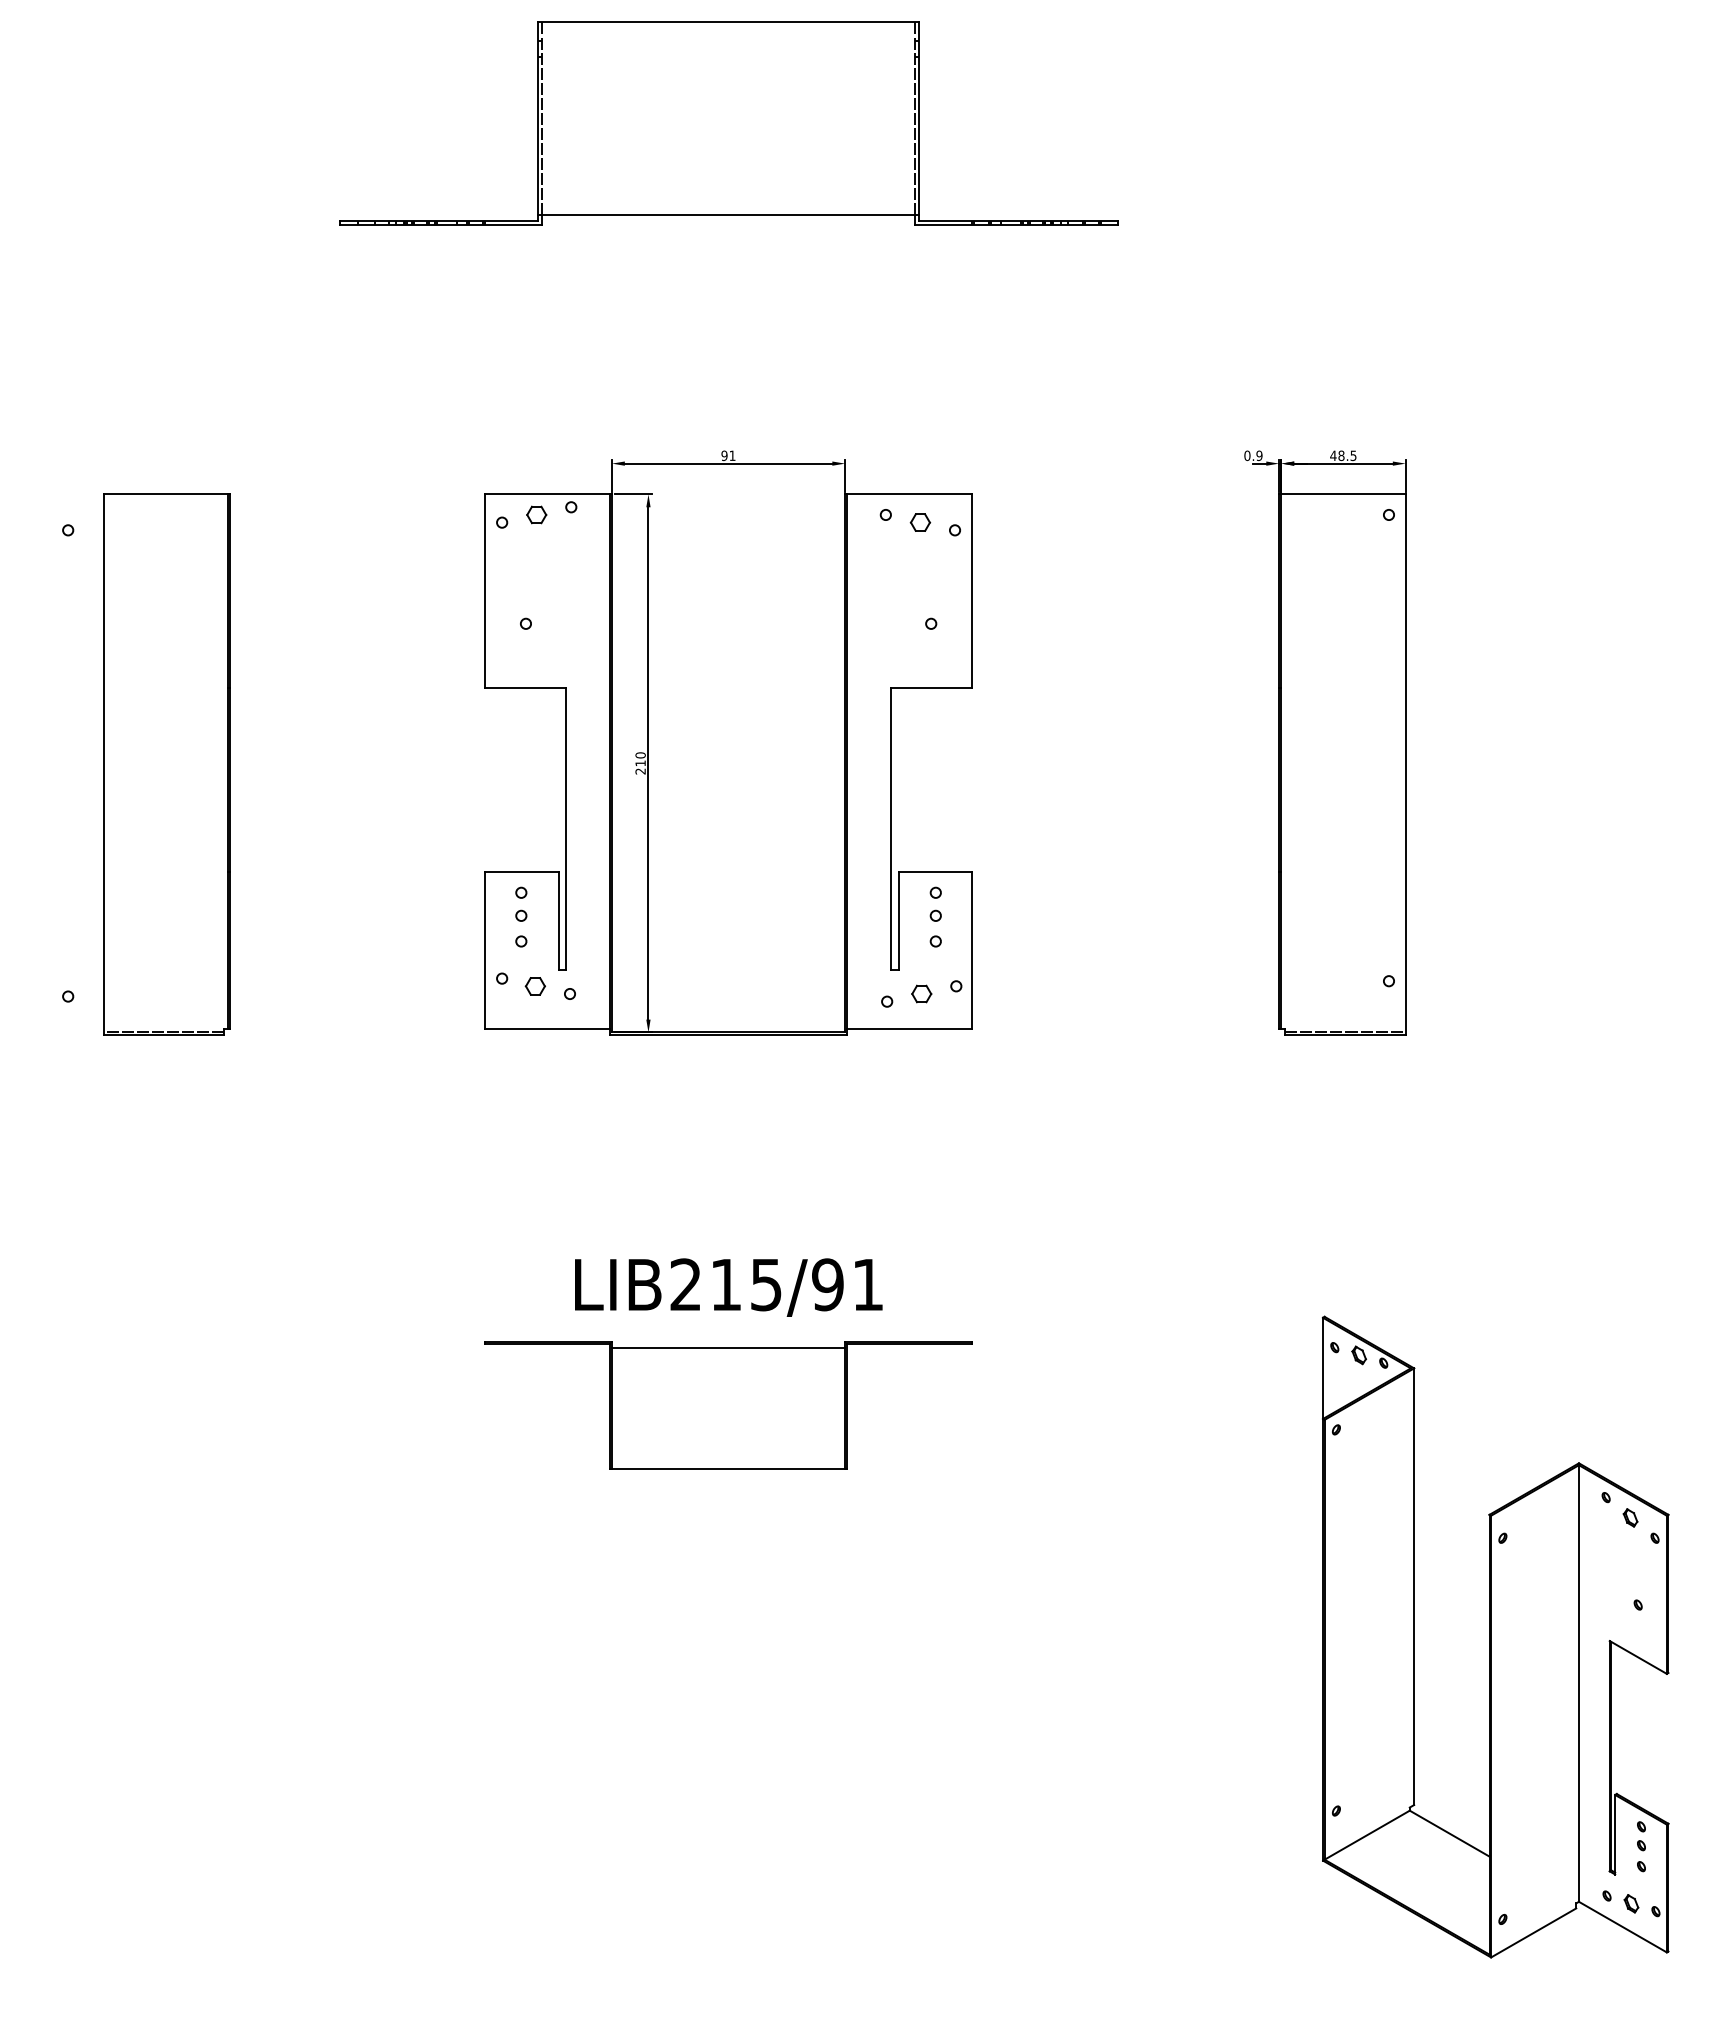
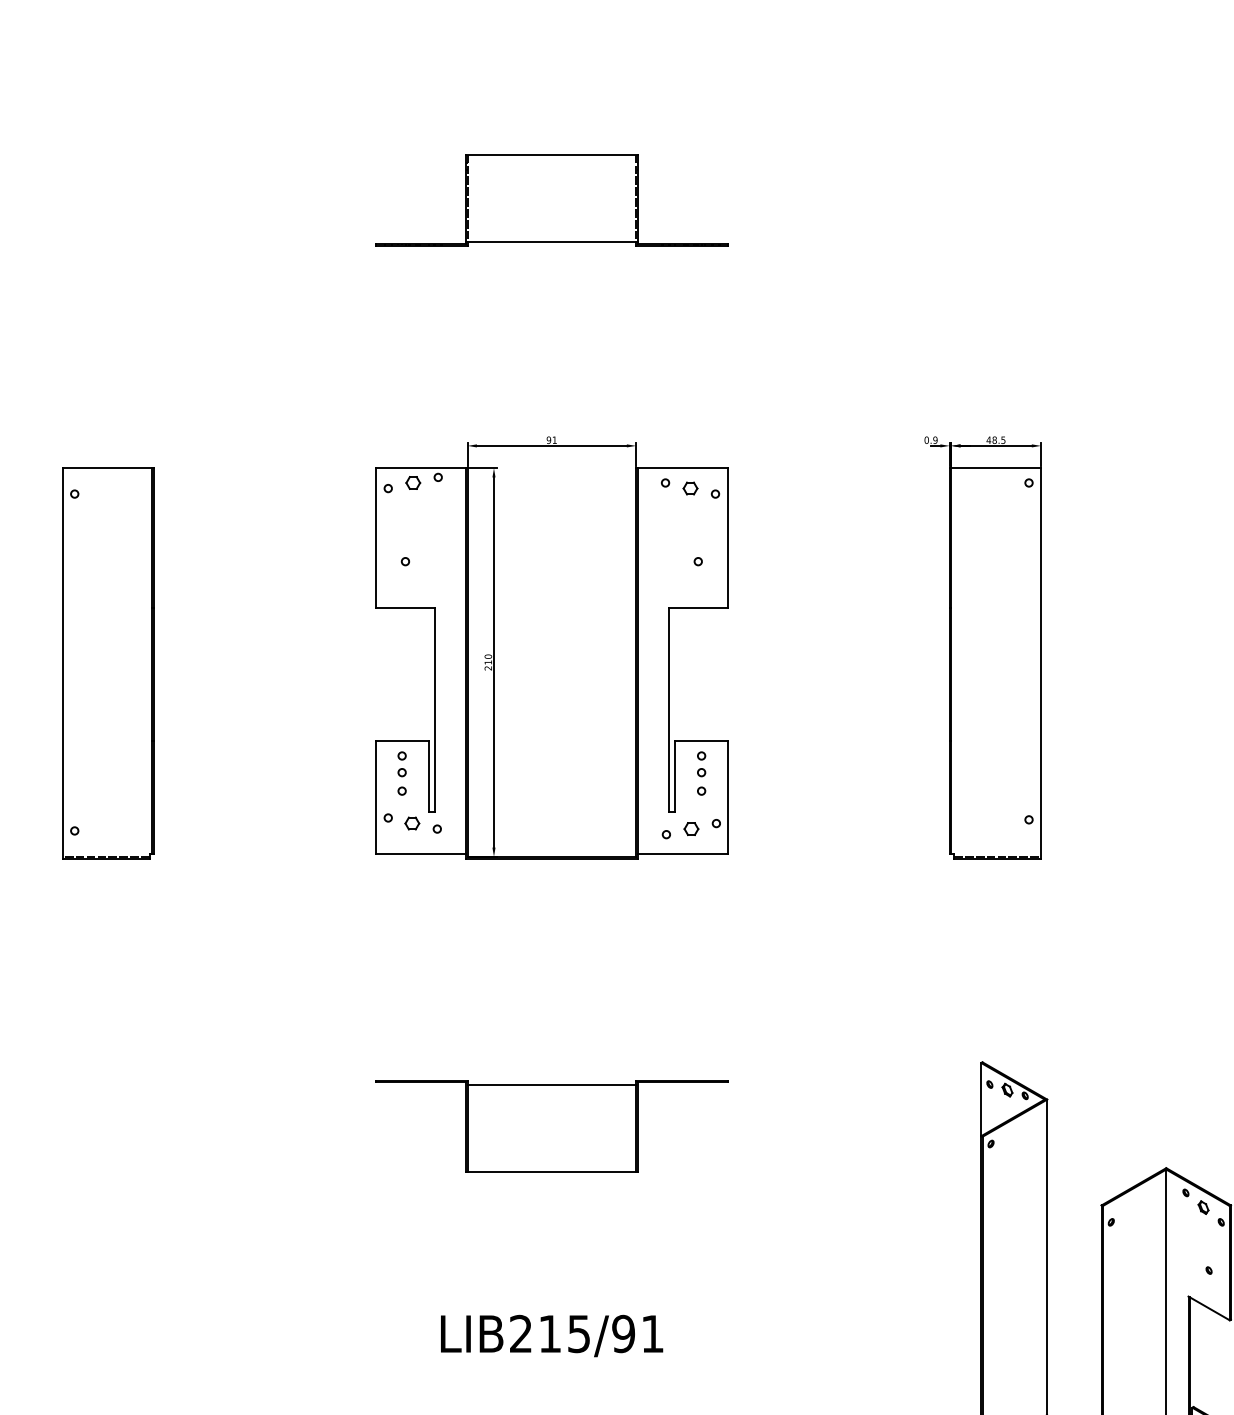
part: (728, 123) -> (551, 200), size x0.62
part: (166, 764) -> (108, 663), moved
text: (728, 1287) -> (551, 1335), moved

